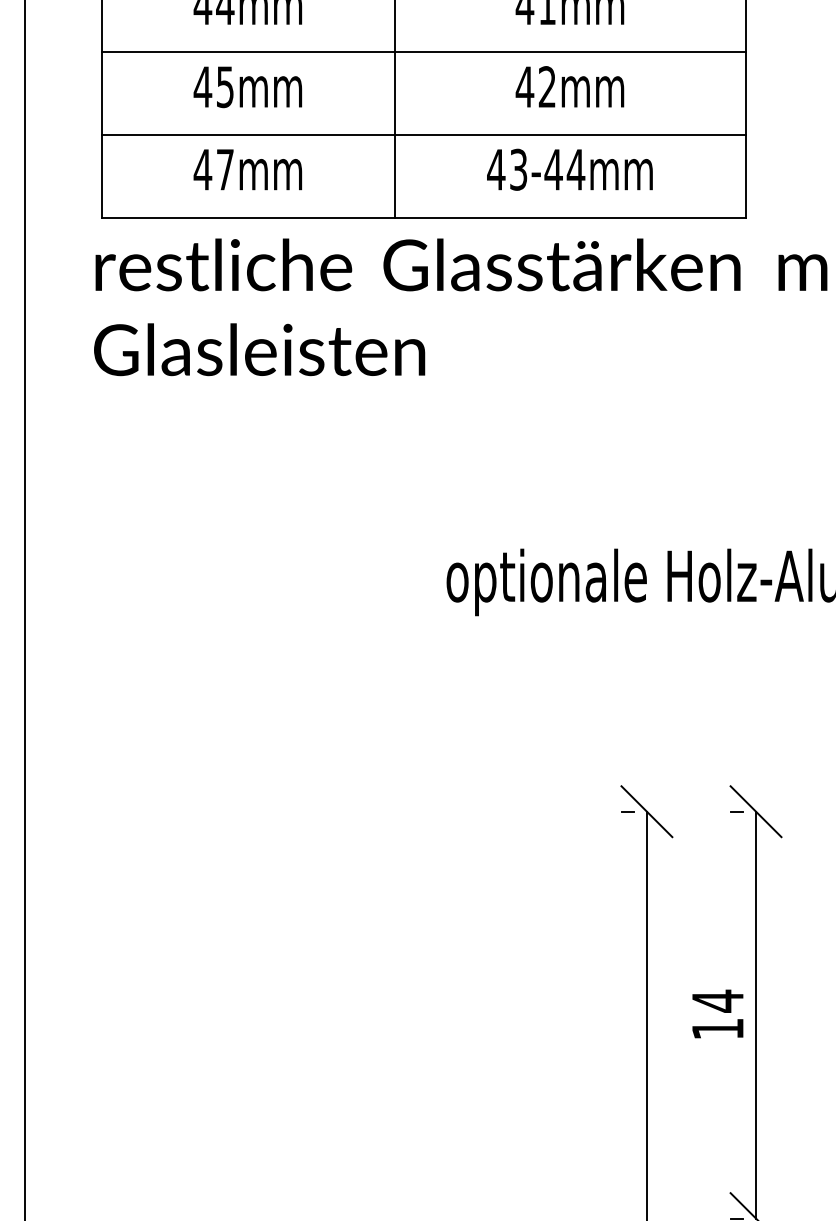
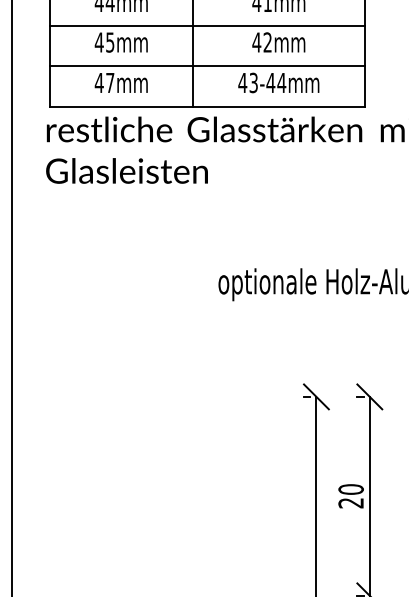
text: (716, 1015) -> (350, 496), 14 -> 20

